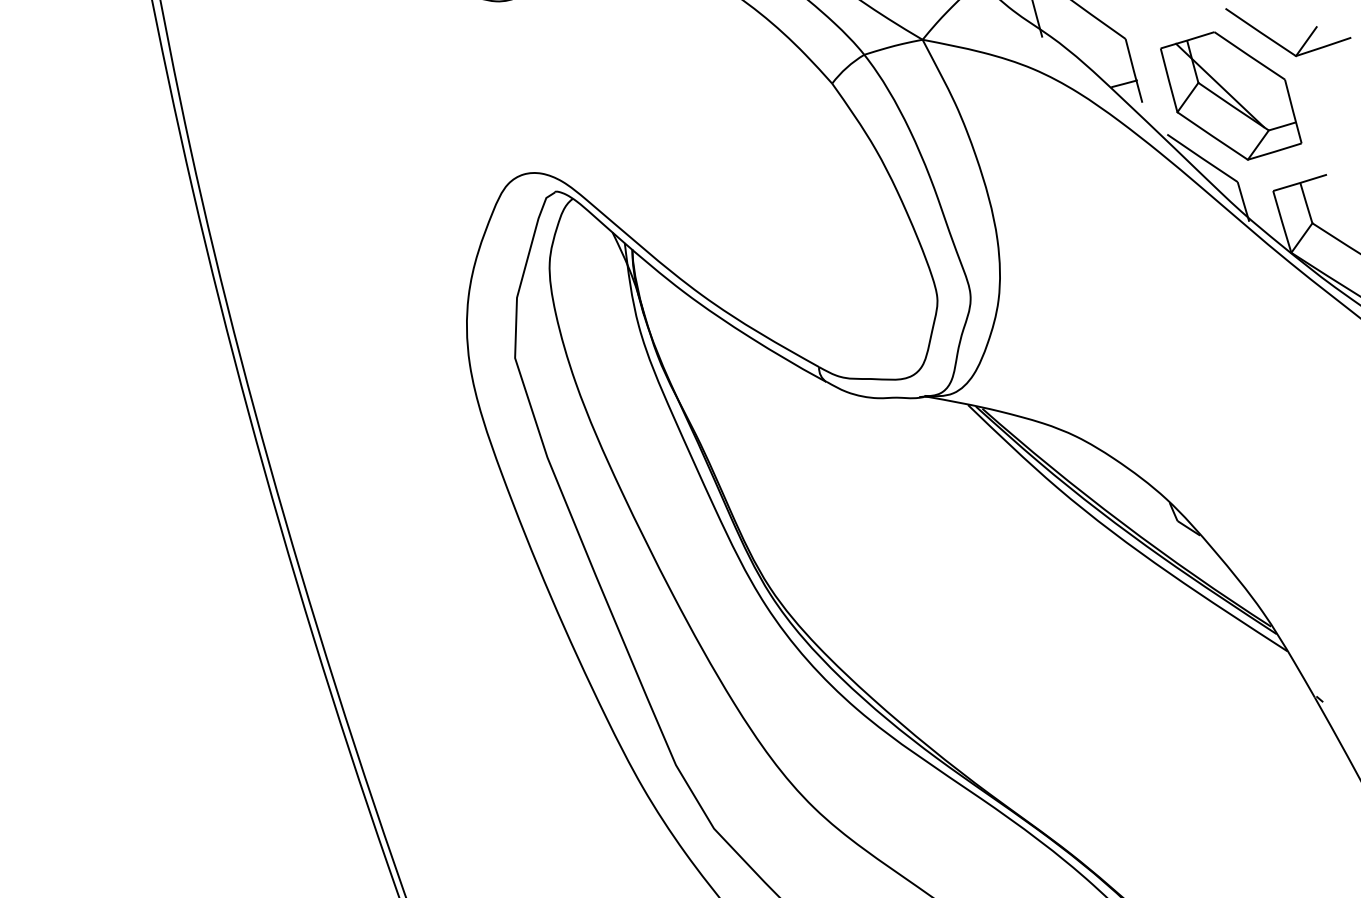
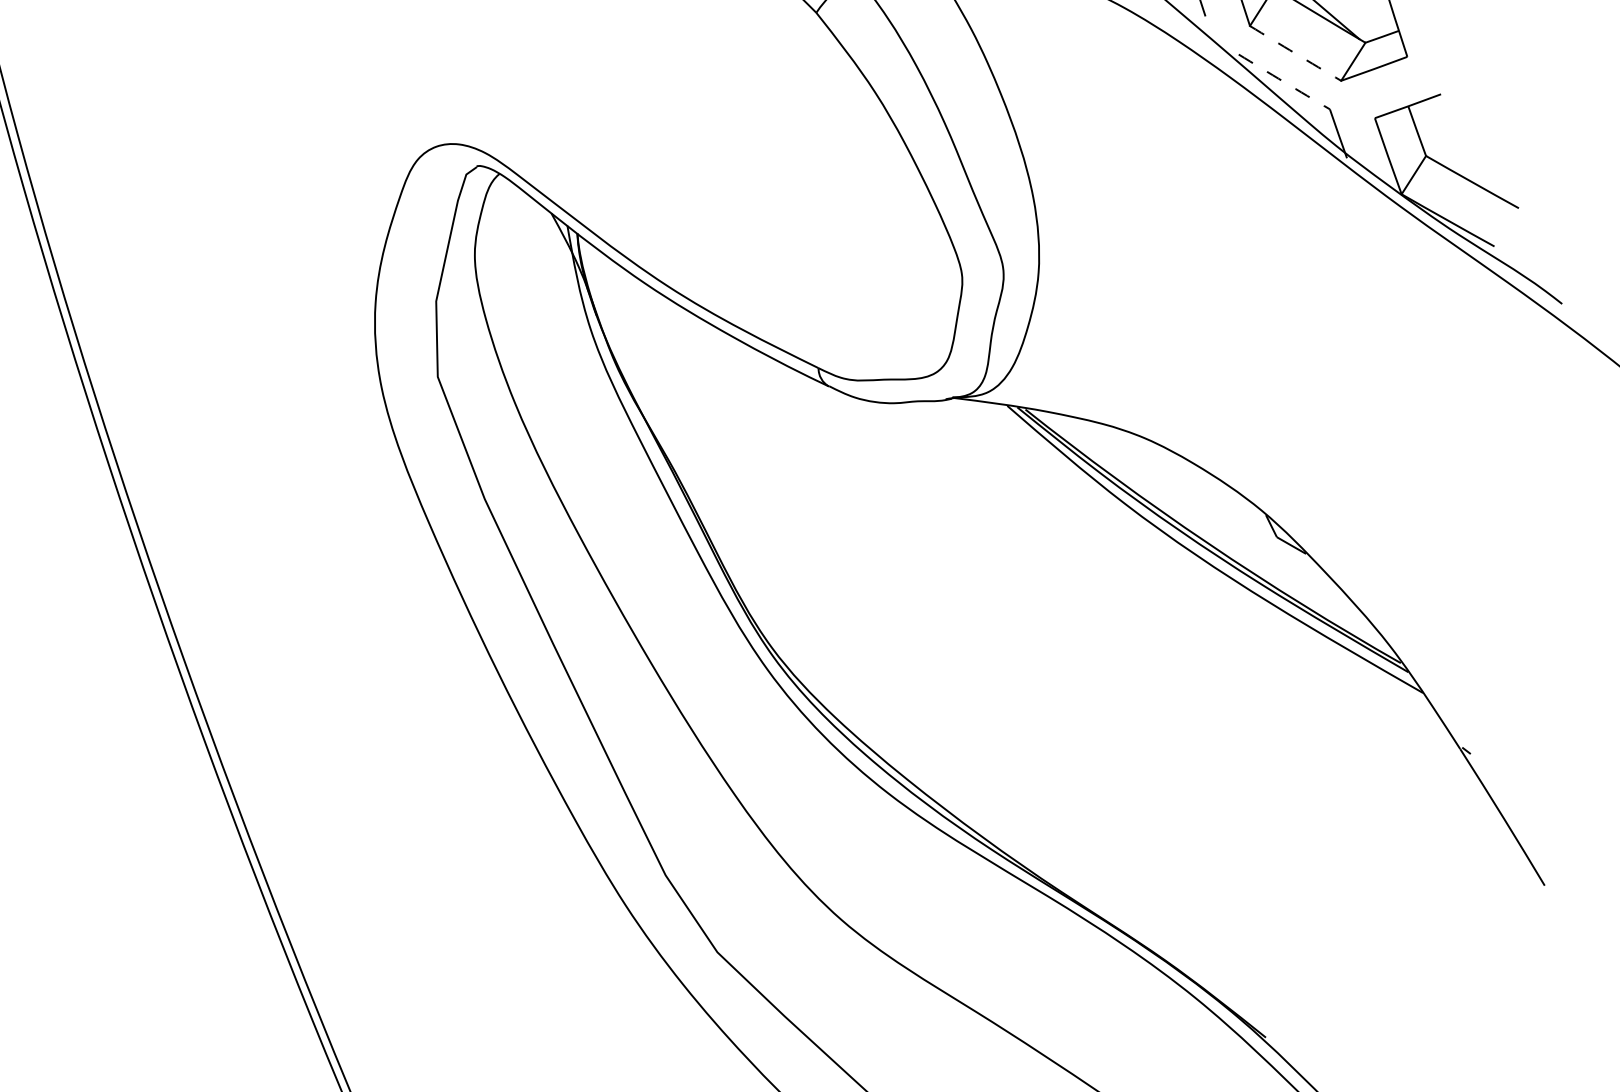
arc: (1212, 136) -> (1295, 54), solid -> dashed
arc: (1202, 158) -> (1284, 82), solid -> dashed

